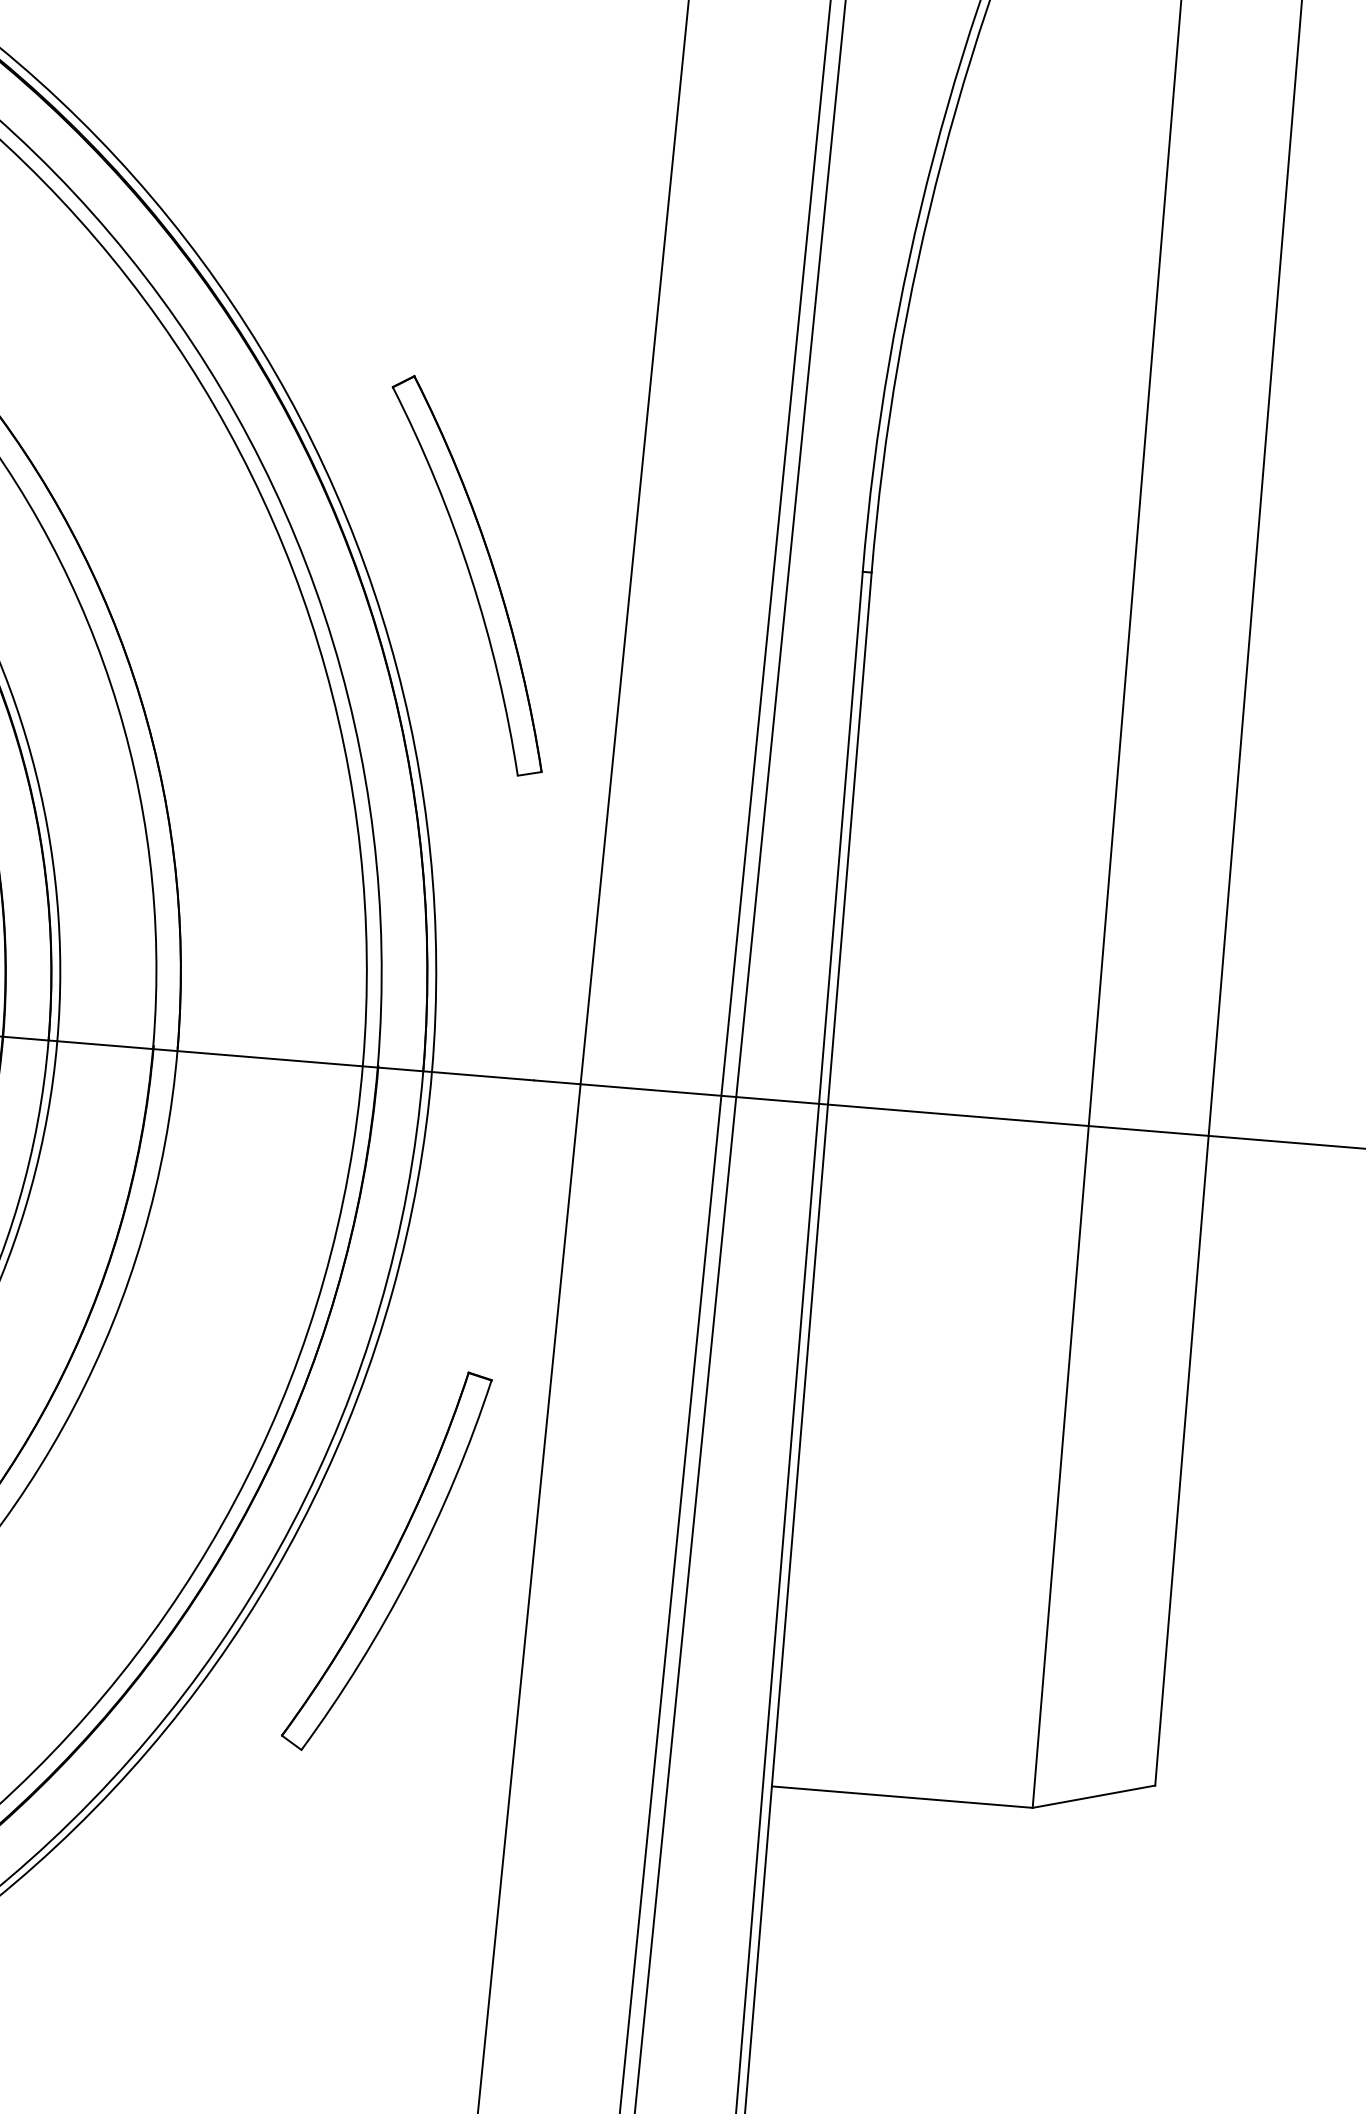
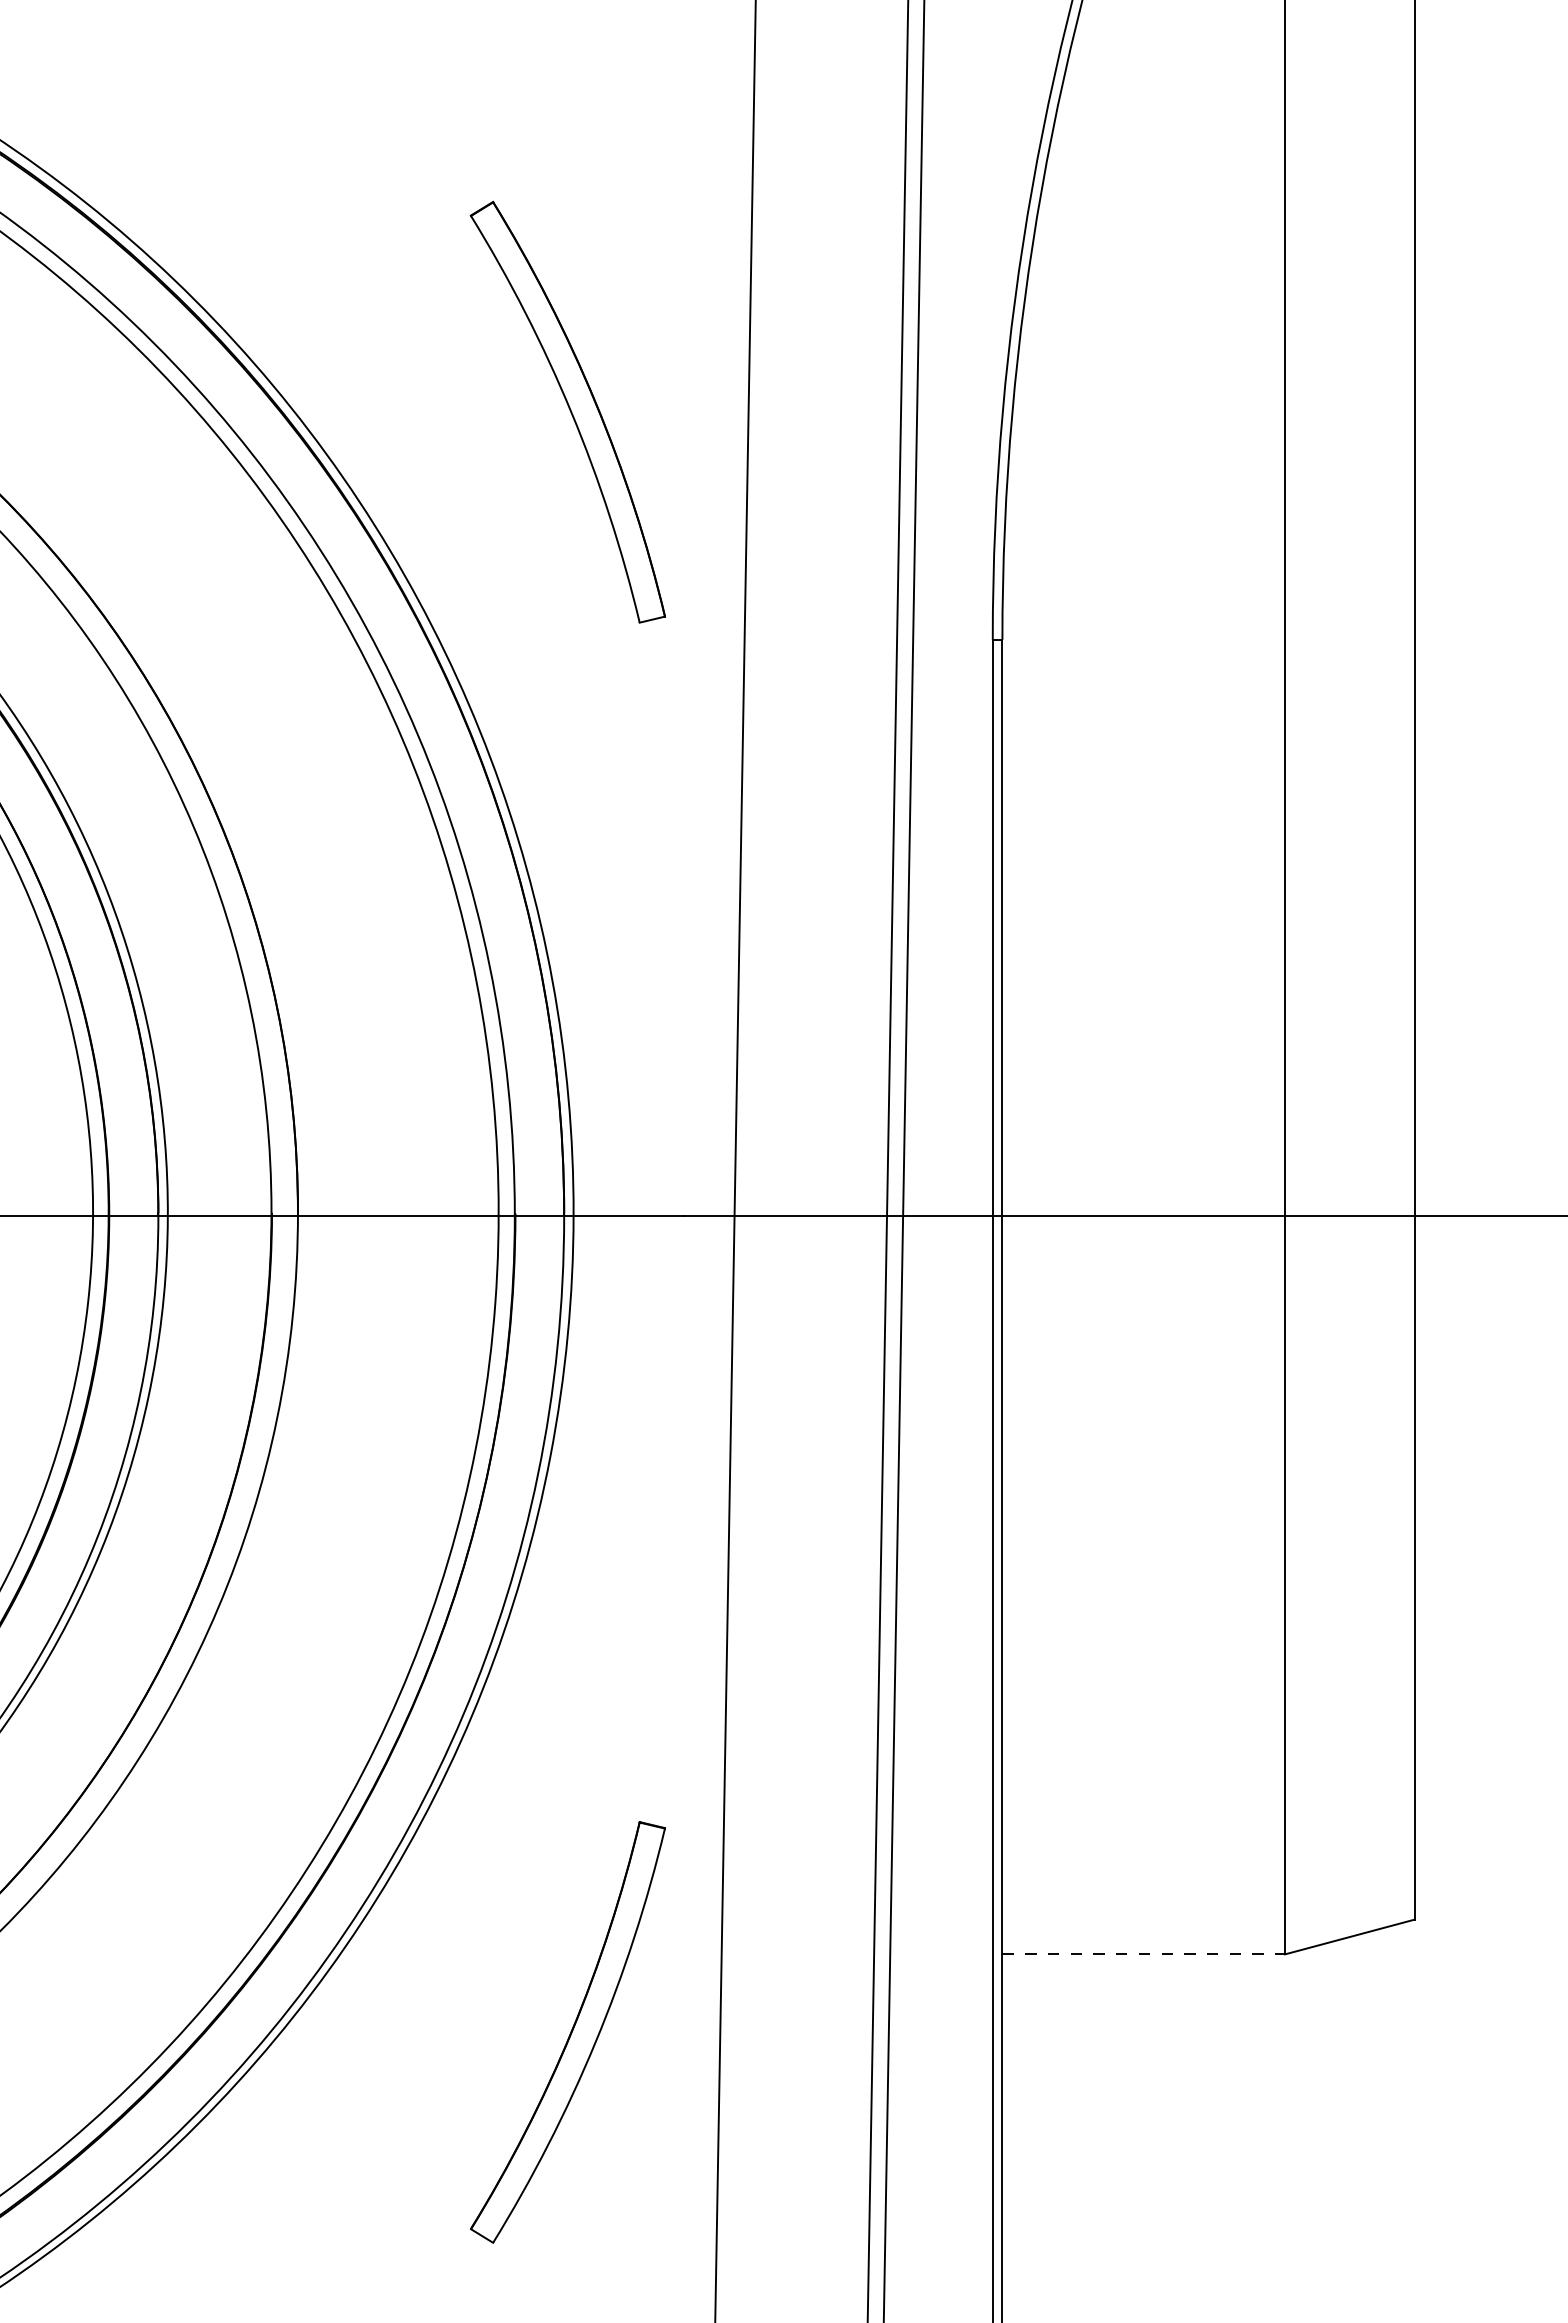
part: (467, 575) -> (567, 411), moved
part: (386, 1561) -> (567, 2032), moved
line: (903, 1797) -> (1144, 1954), solid -> dashed

